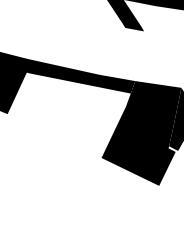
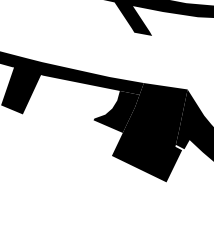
fill: (106, 111) -> (116, 111), added

